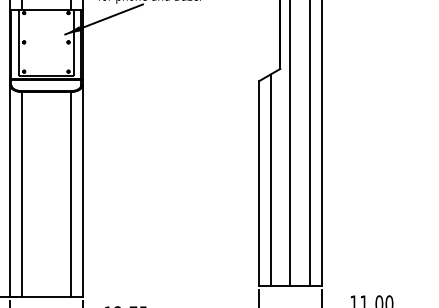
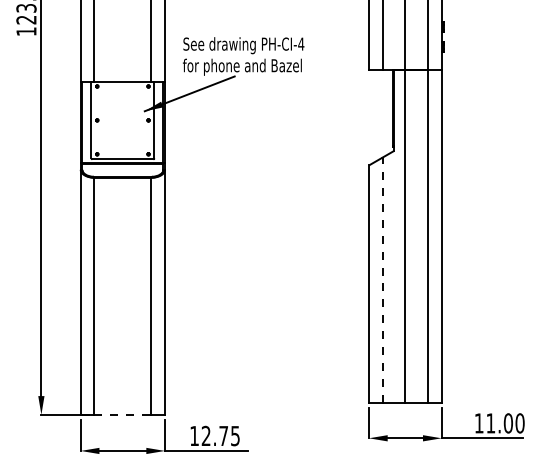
line: (270, 179) -> (382, 279), solid -> dashed
line: (46, 296) -> (122, 414), solid -> dashed

